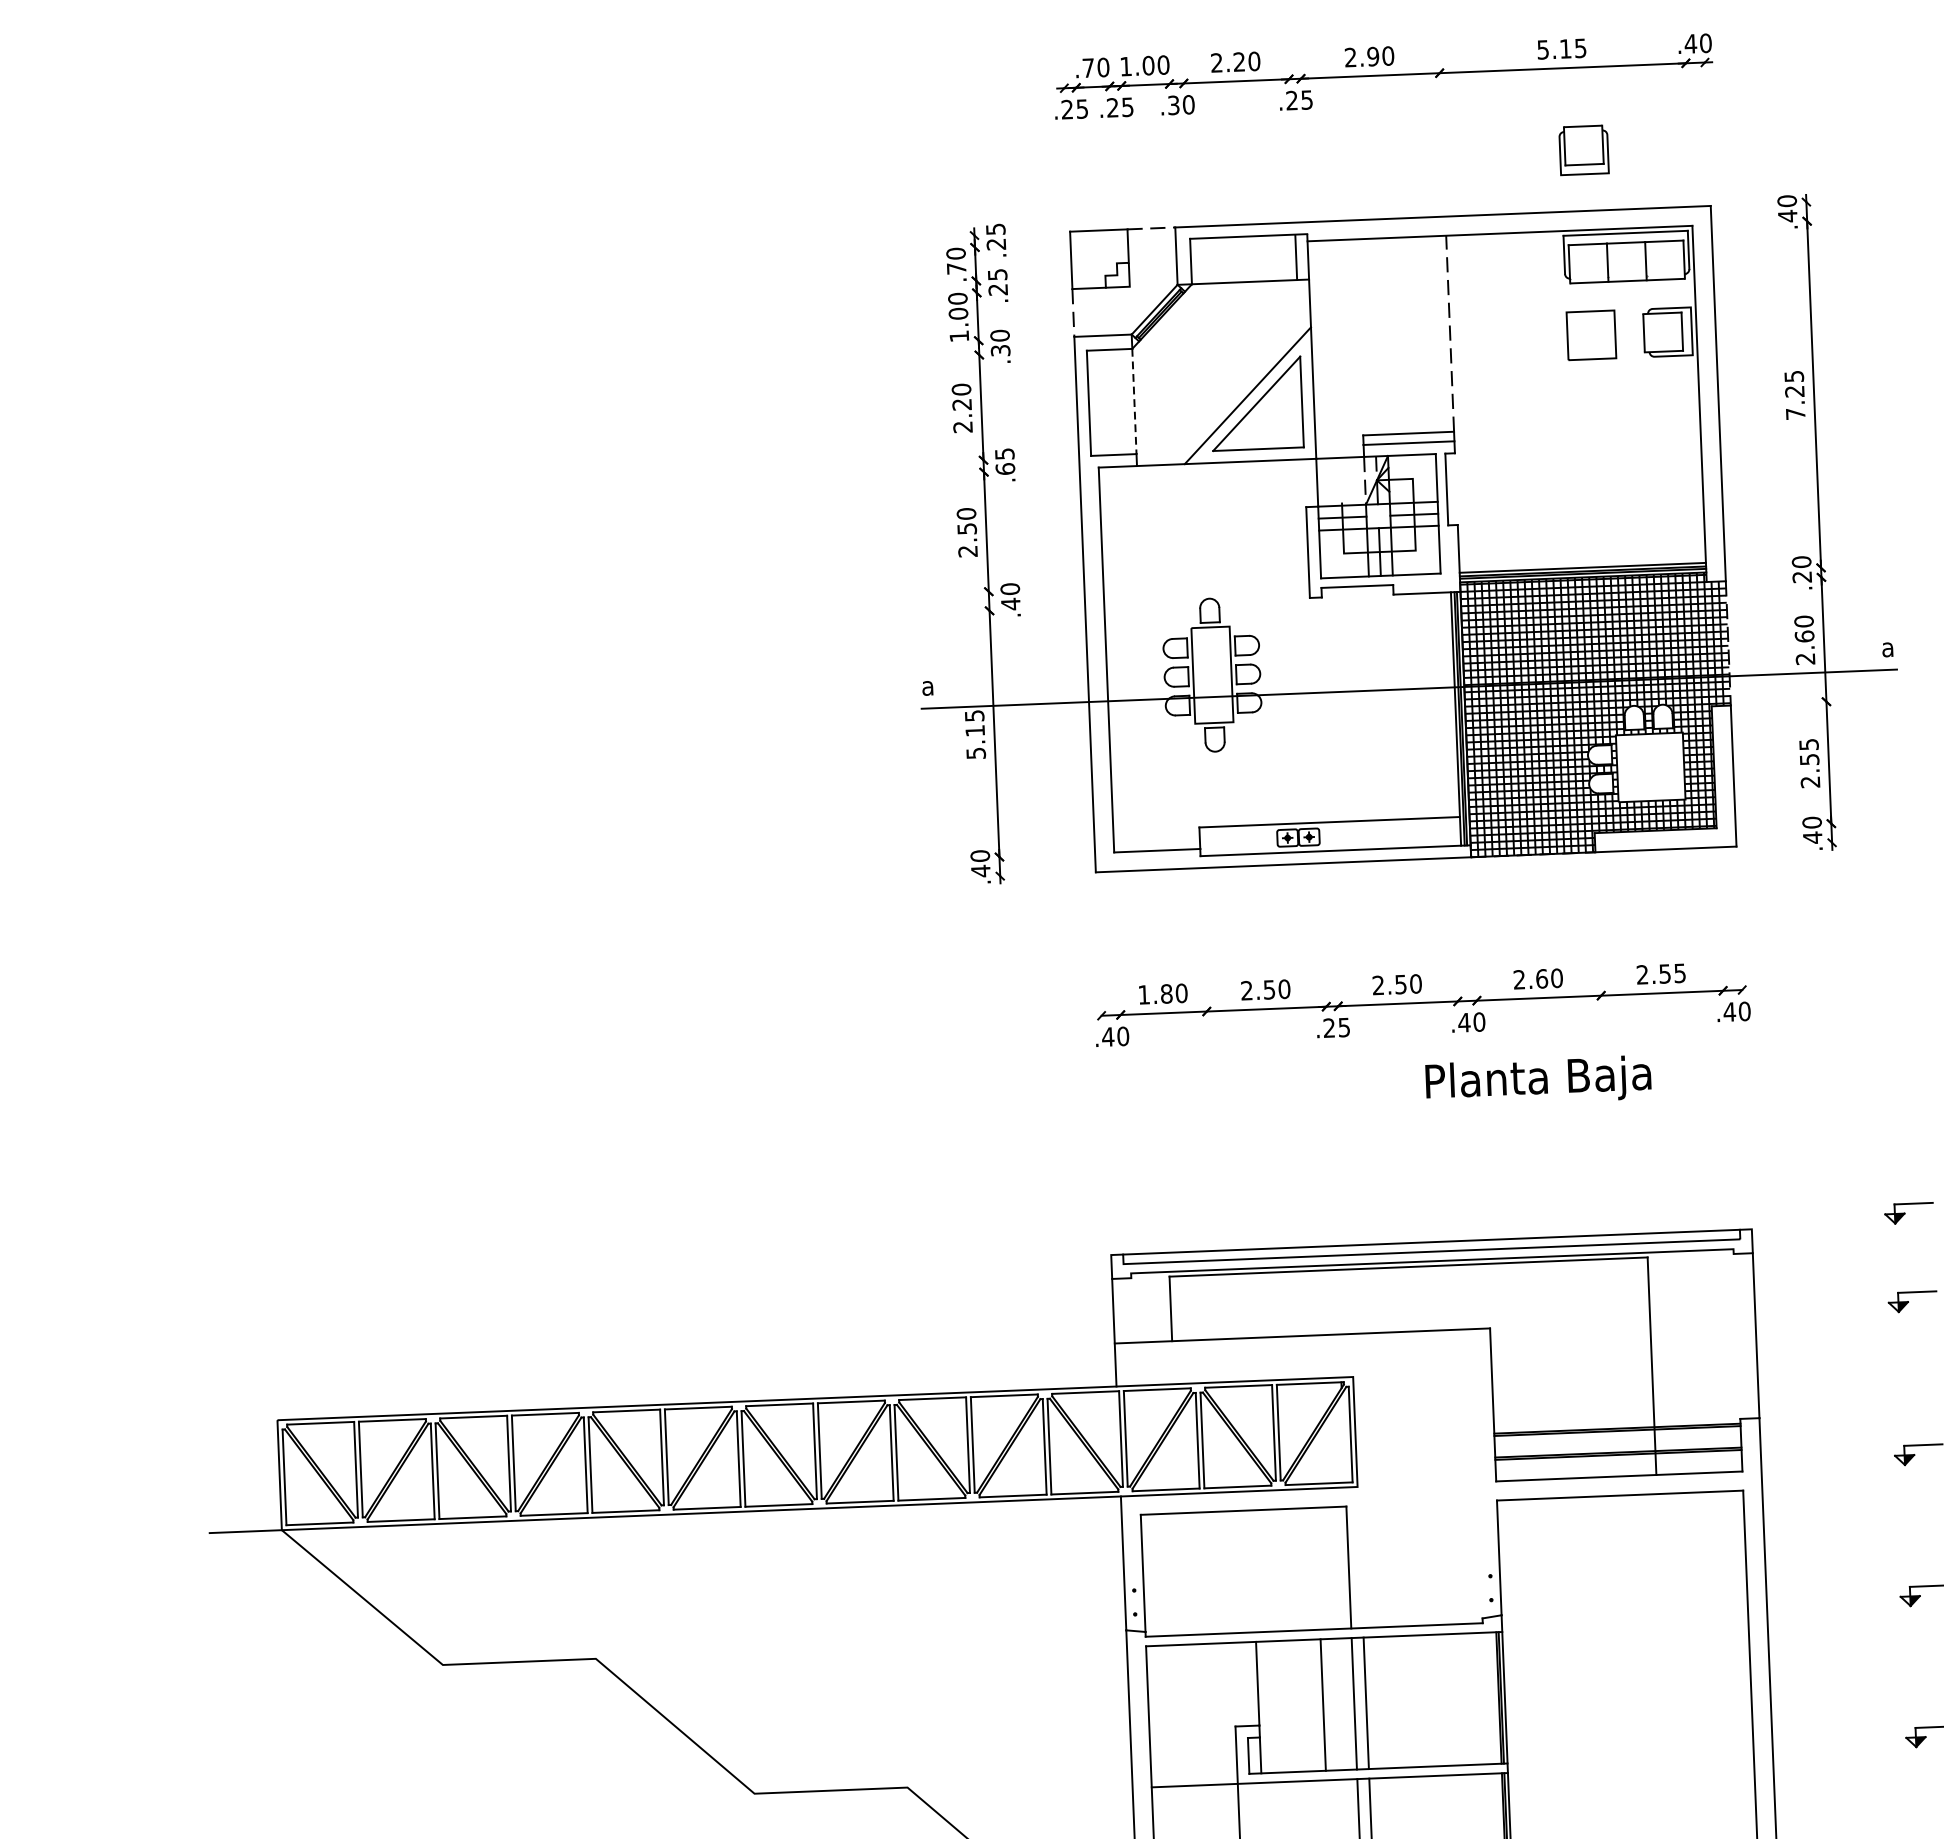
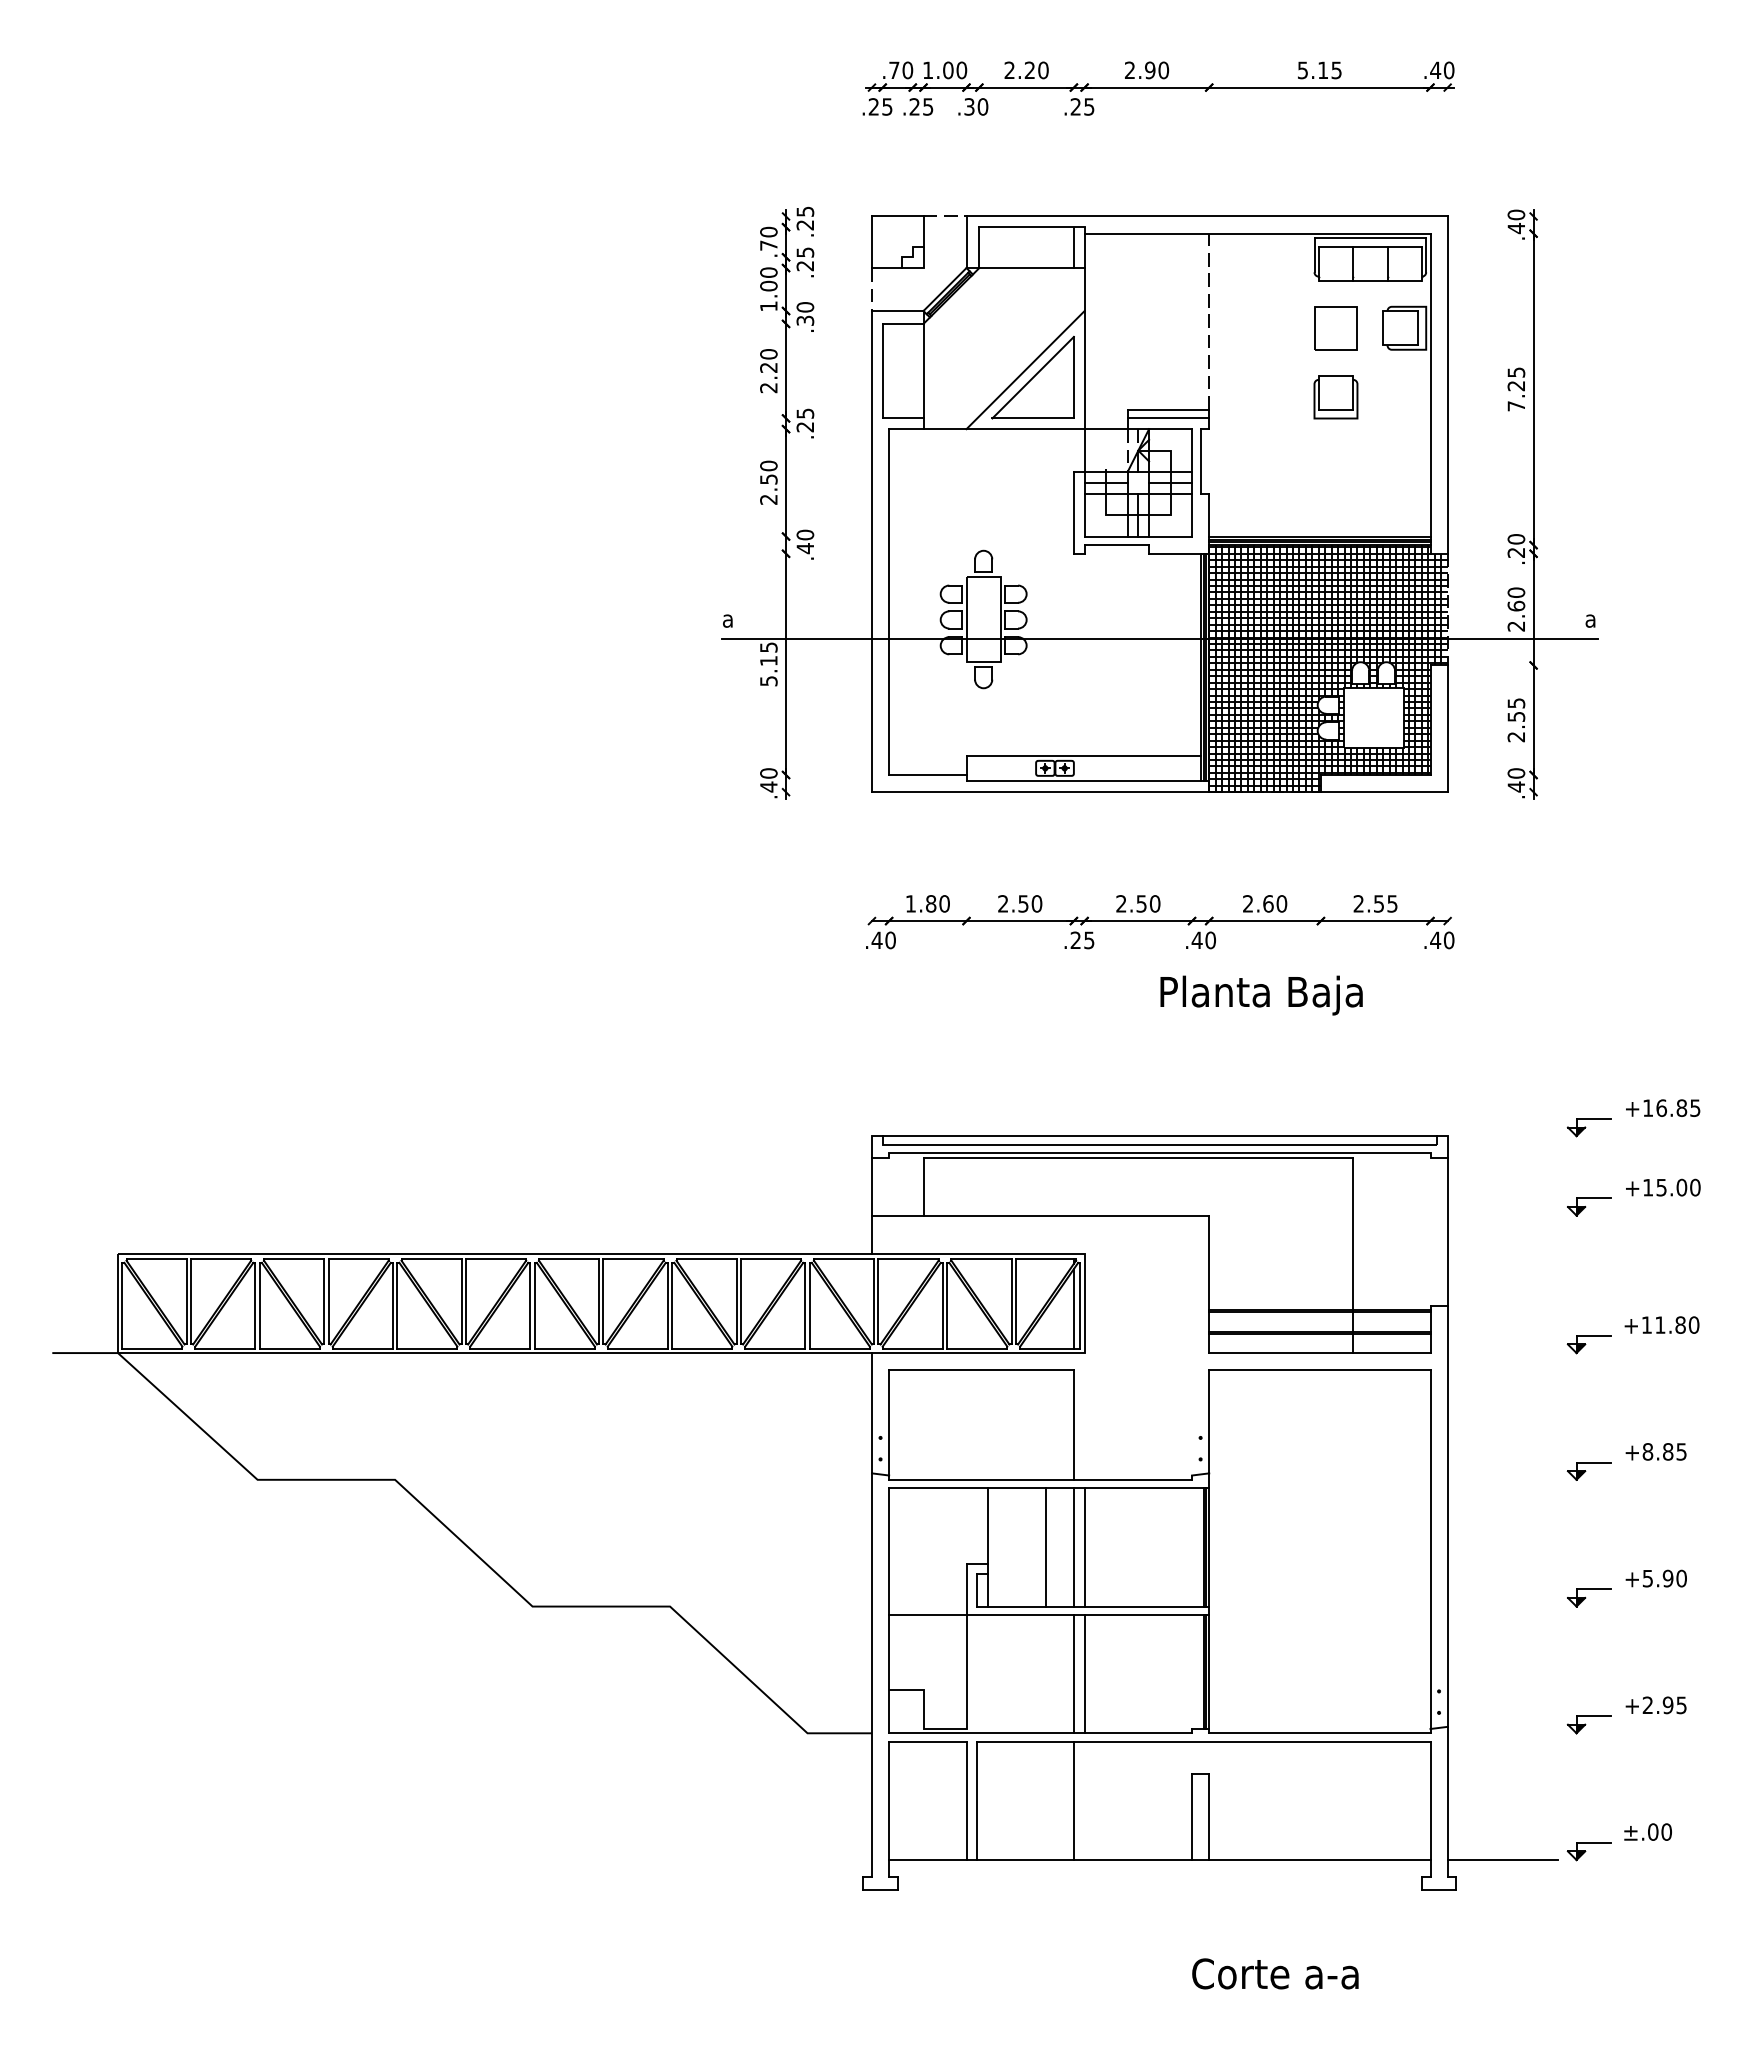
part: (1583, 150) -> (1335, 397), moved
line: (1134, 401) -> (923, 371), dashed -> solid
text: (1005, 468) -> (805, 426), .65 -> .25
line: (1343, 1437) -> (1073, 1308), added

